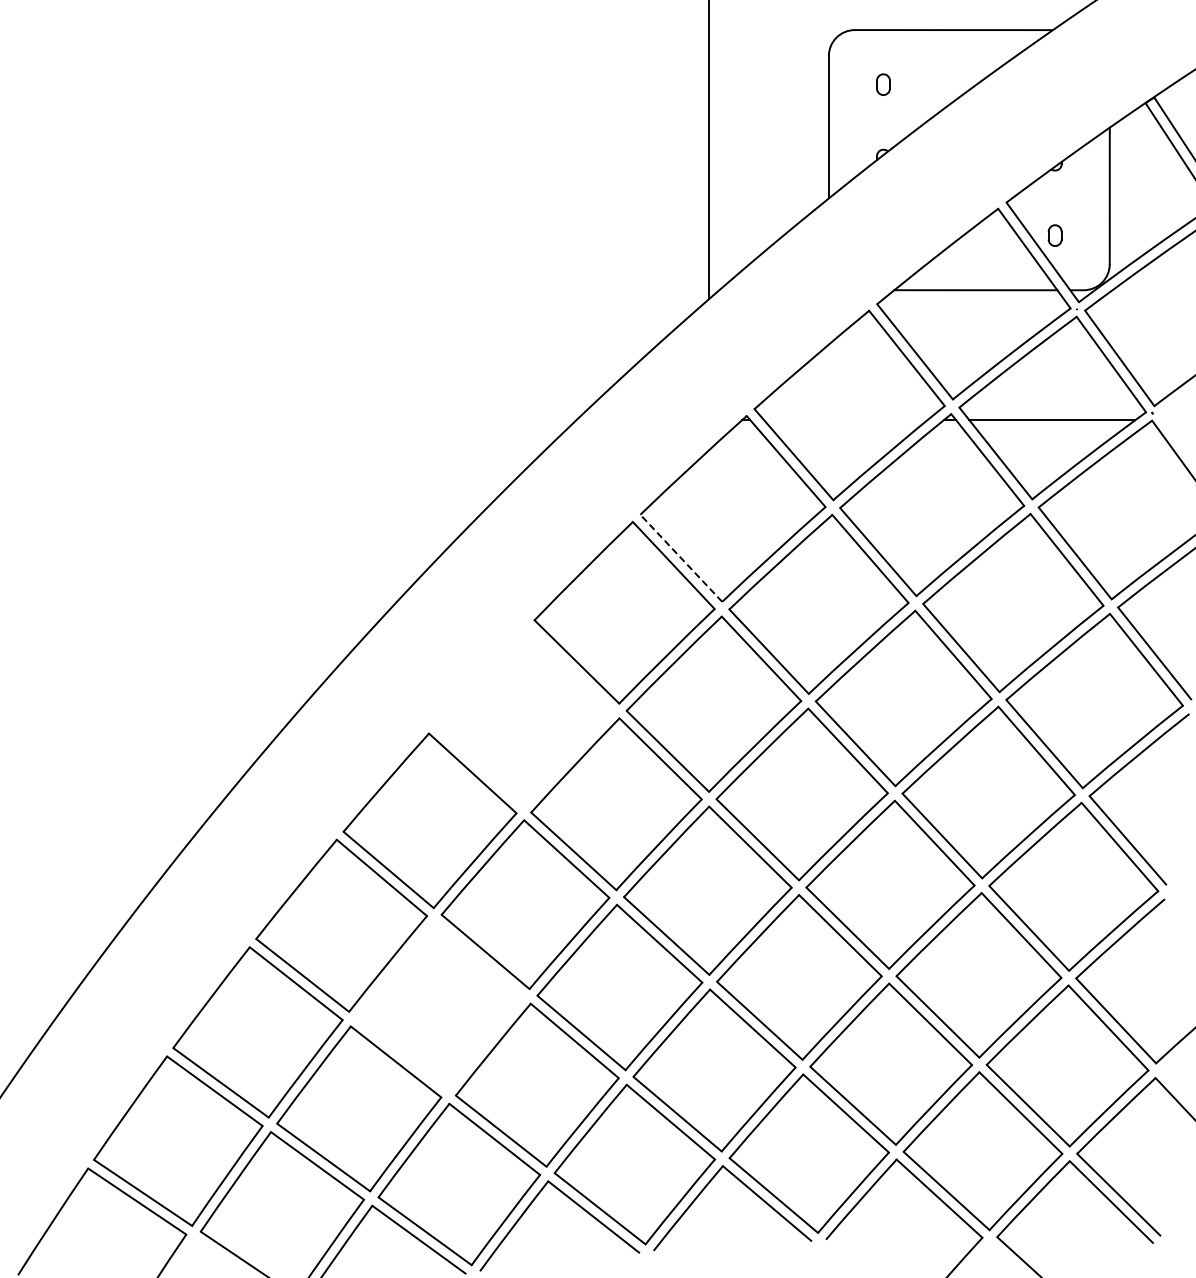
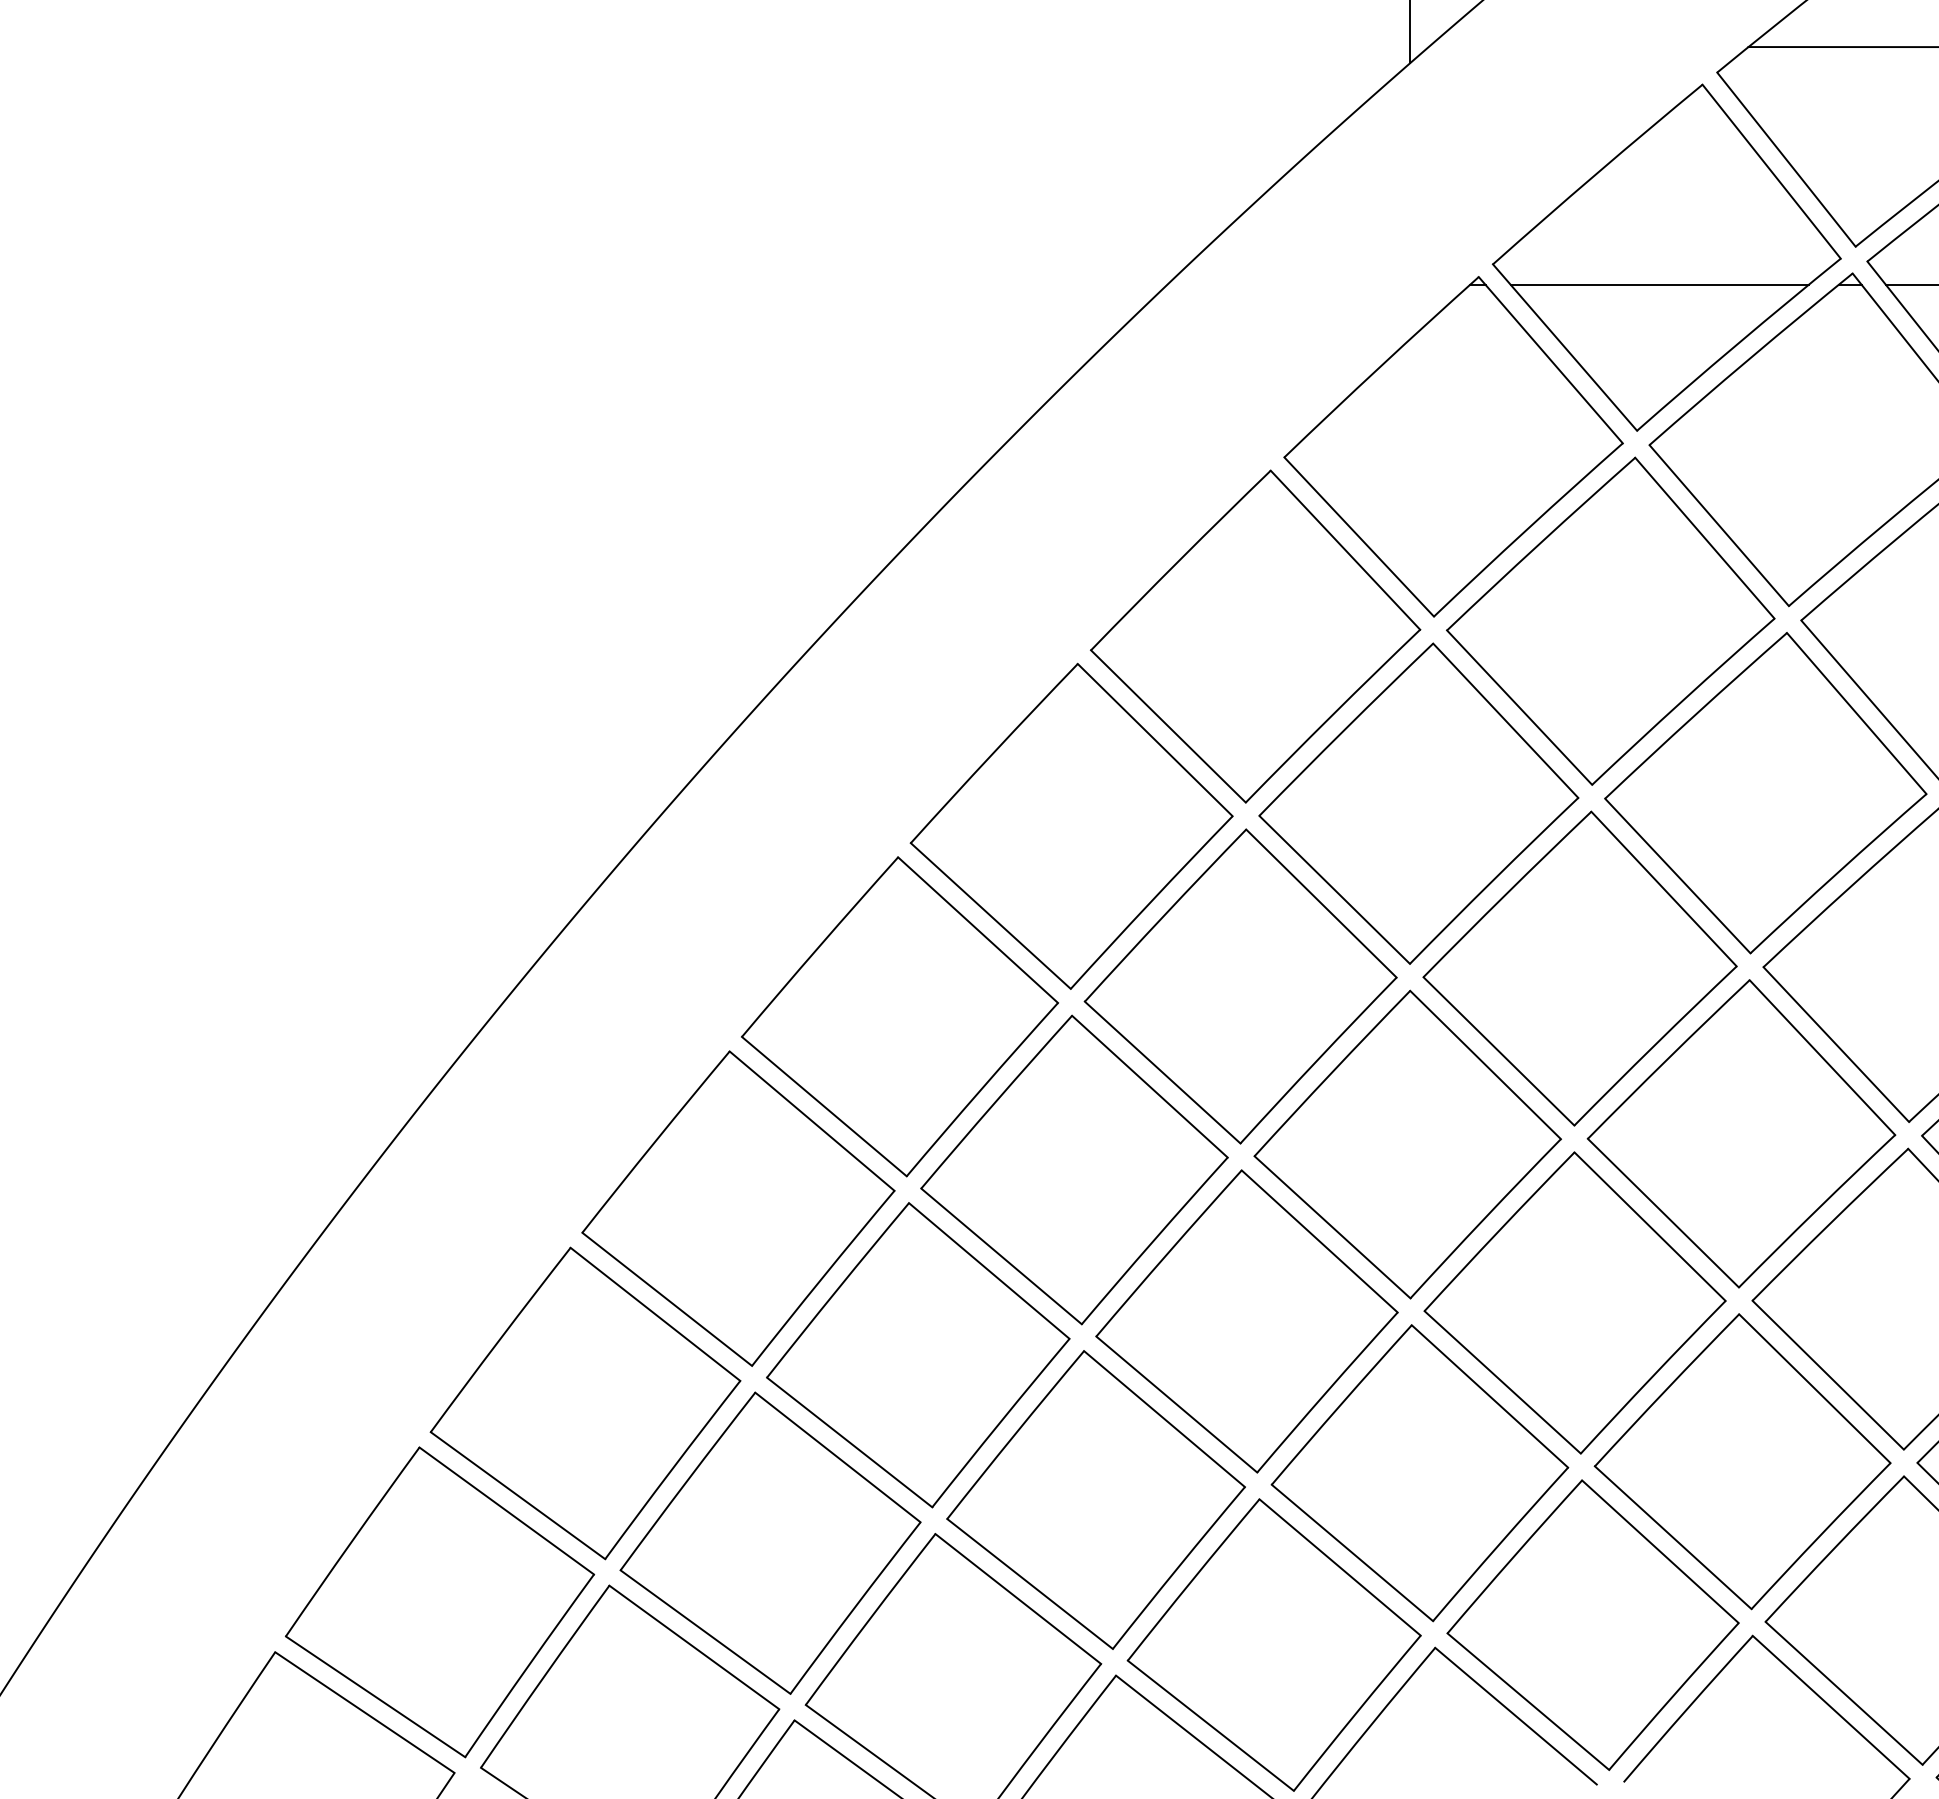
line: (845, 420) -> (1659, 285), added
line: (681, 558) -> (1359, 537), dashed -> solid
part: (523, 716) -> (1070, 826), added
part: (439, 1005) -> (917, 1354), added

